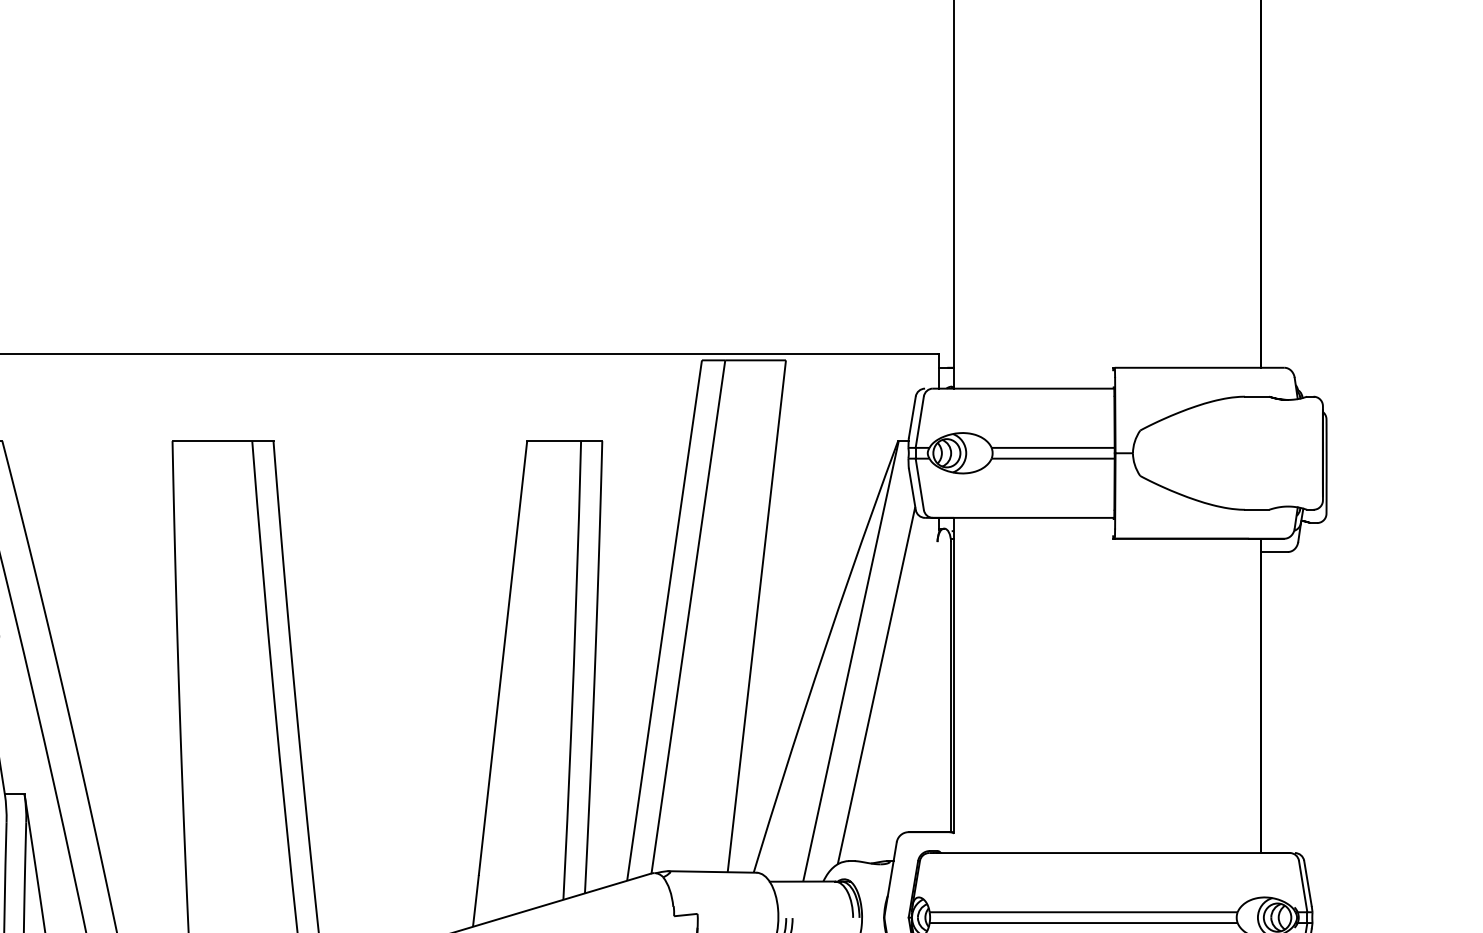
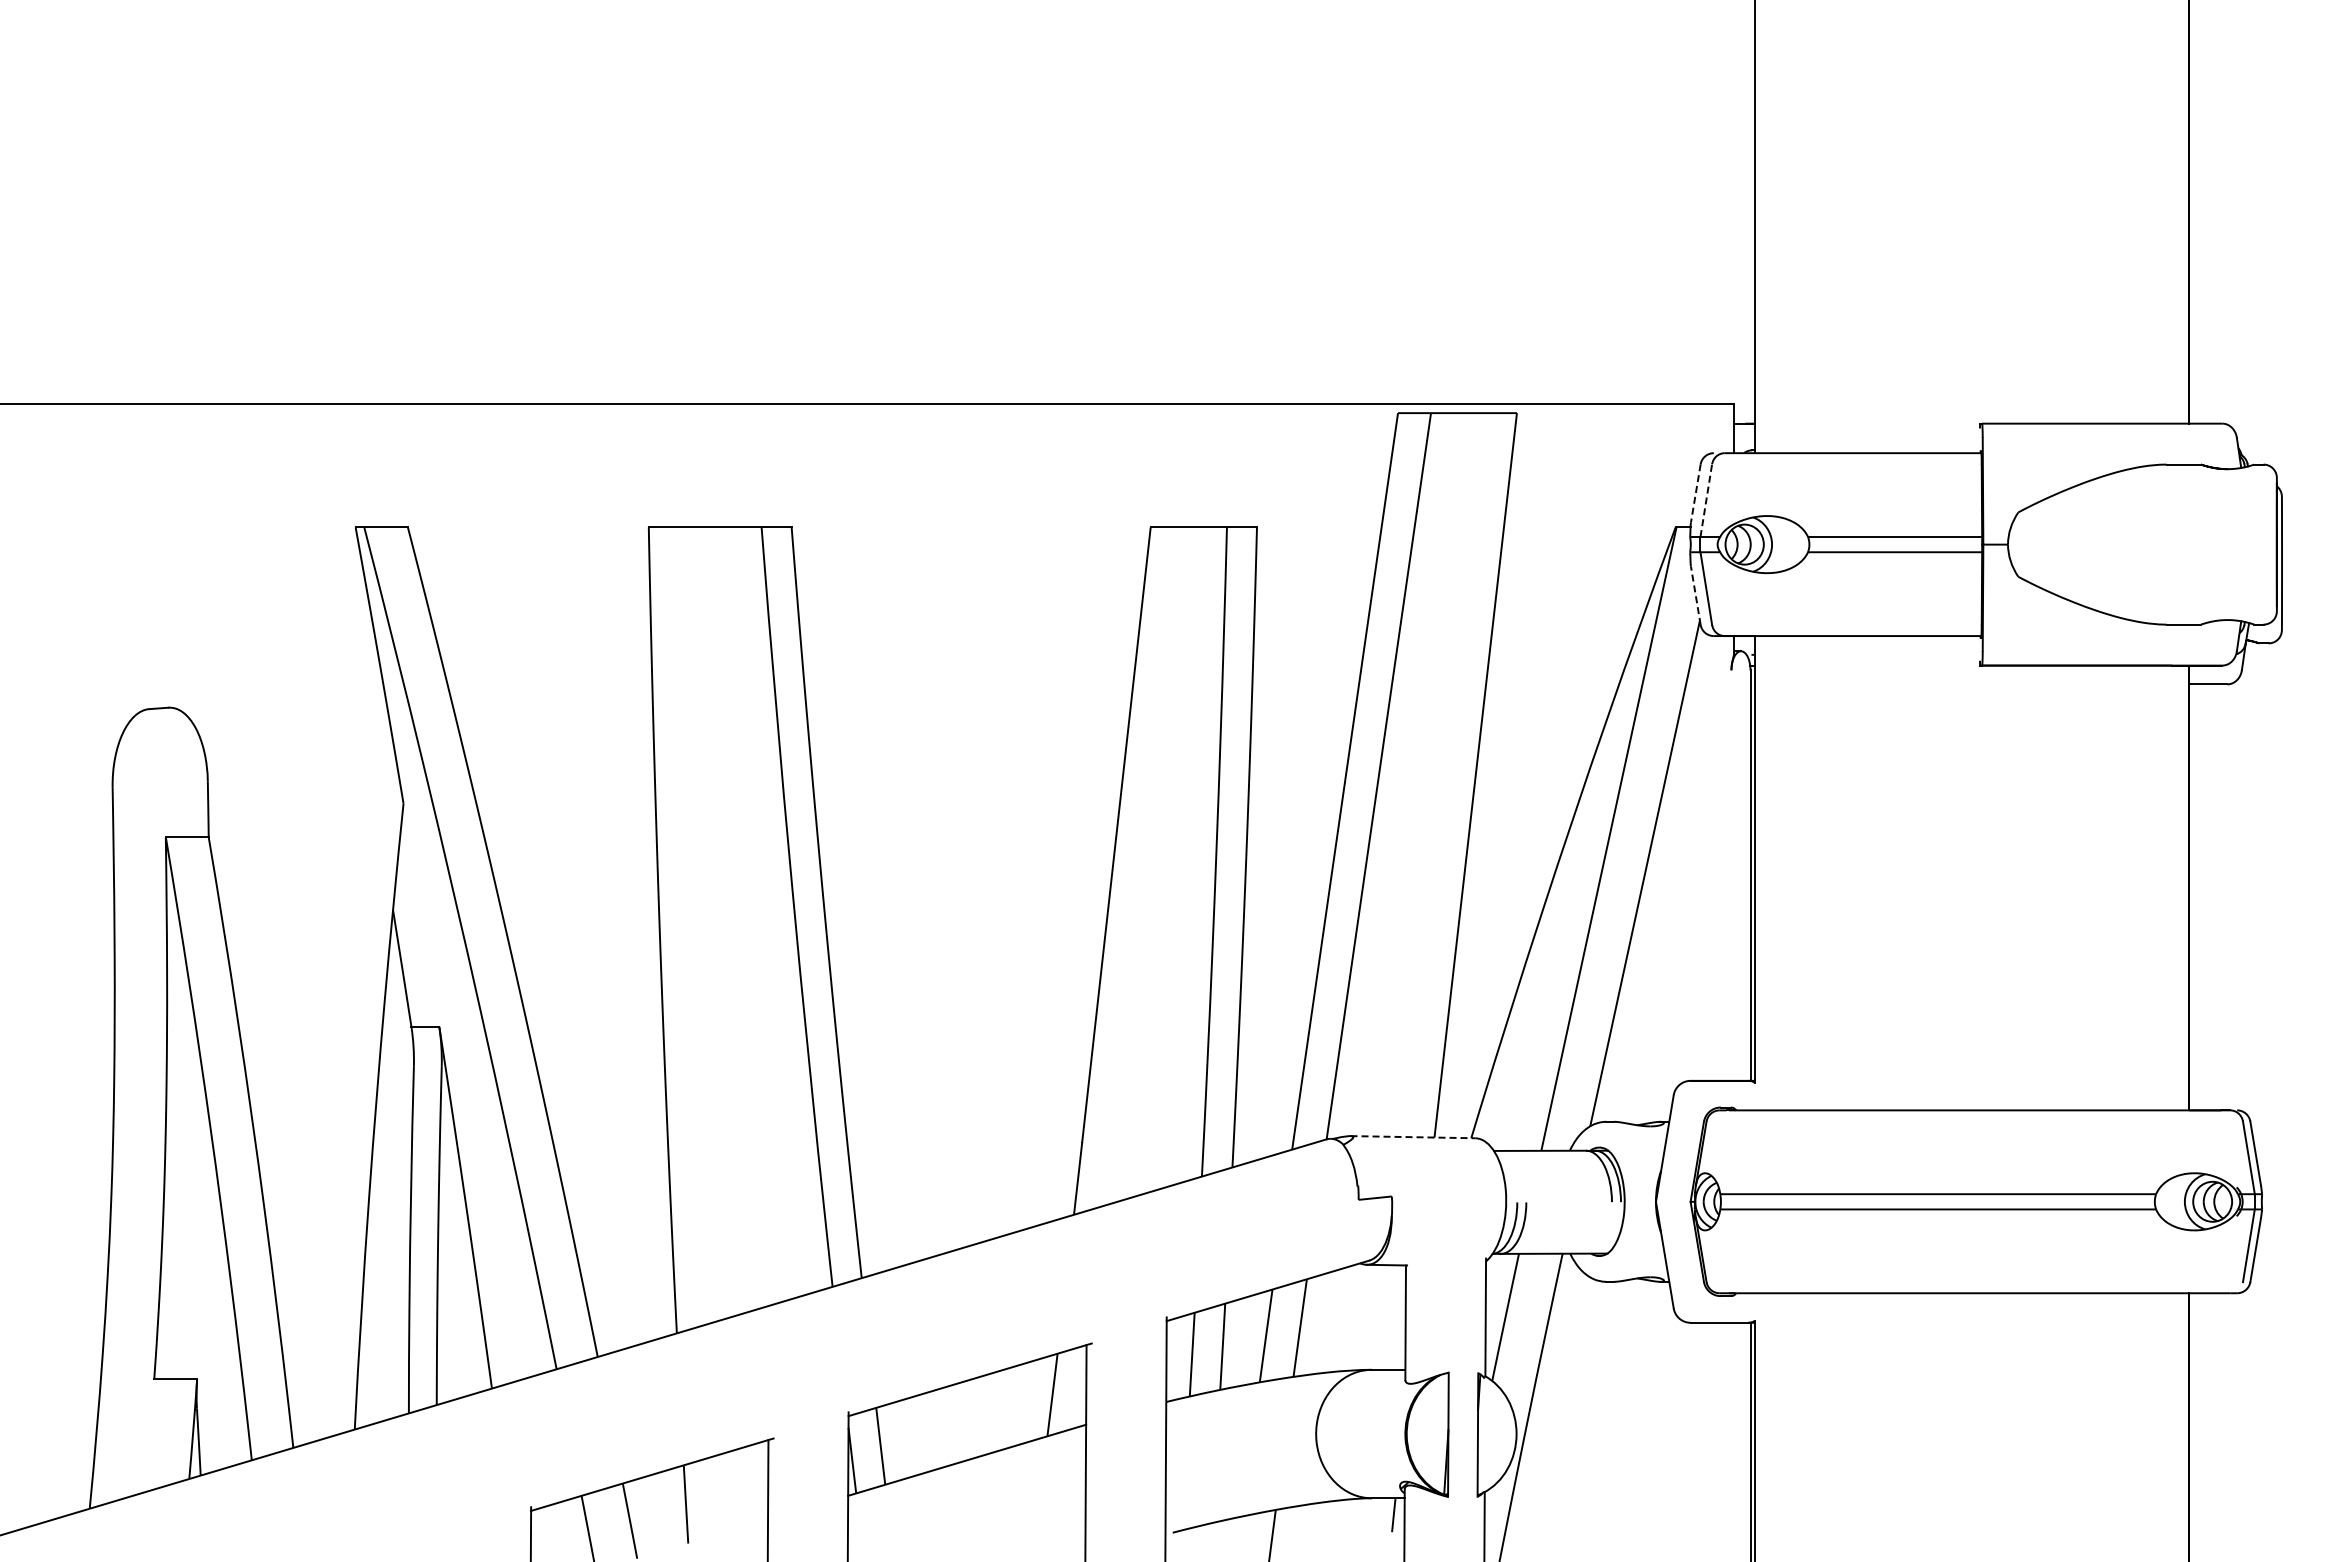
line: (912, 417) -> (1695, 493), solid -> dashed
line: (919, 422) -> (1706, 500), solid -> dashed
line: (912, 489) -> (1695, 595), solid -> dashed
line: (712, 872) -> (1413, 1137), solid -> dashed

